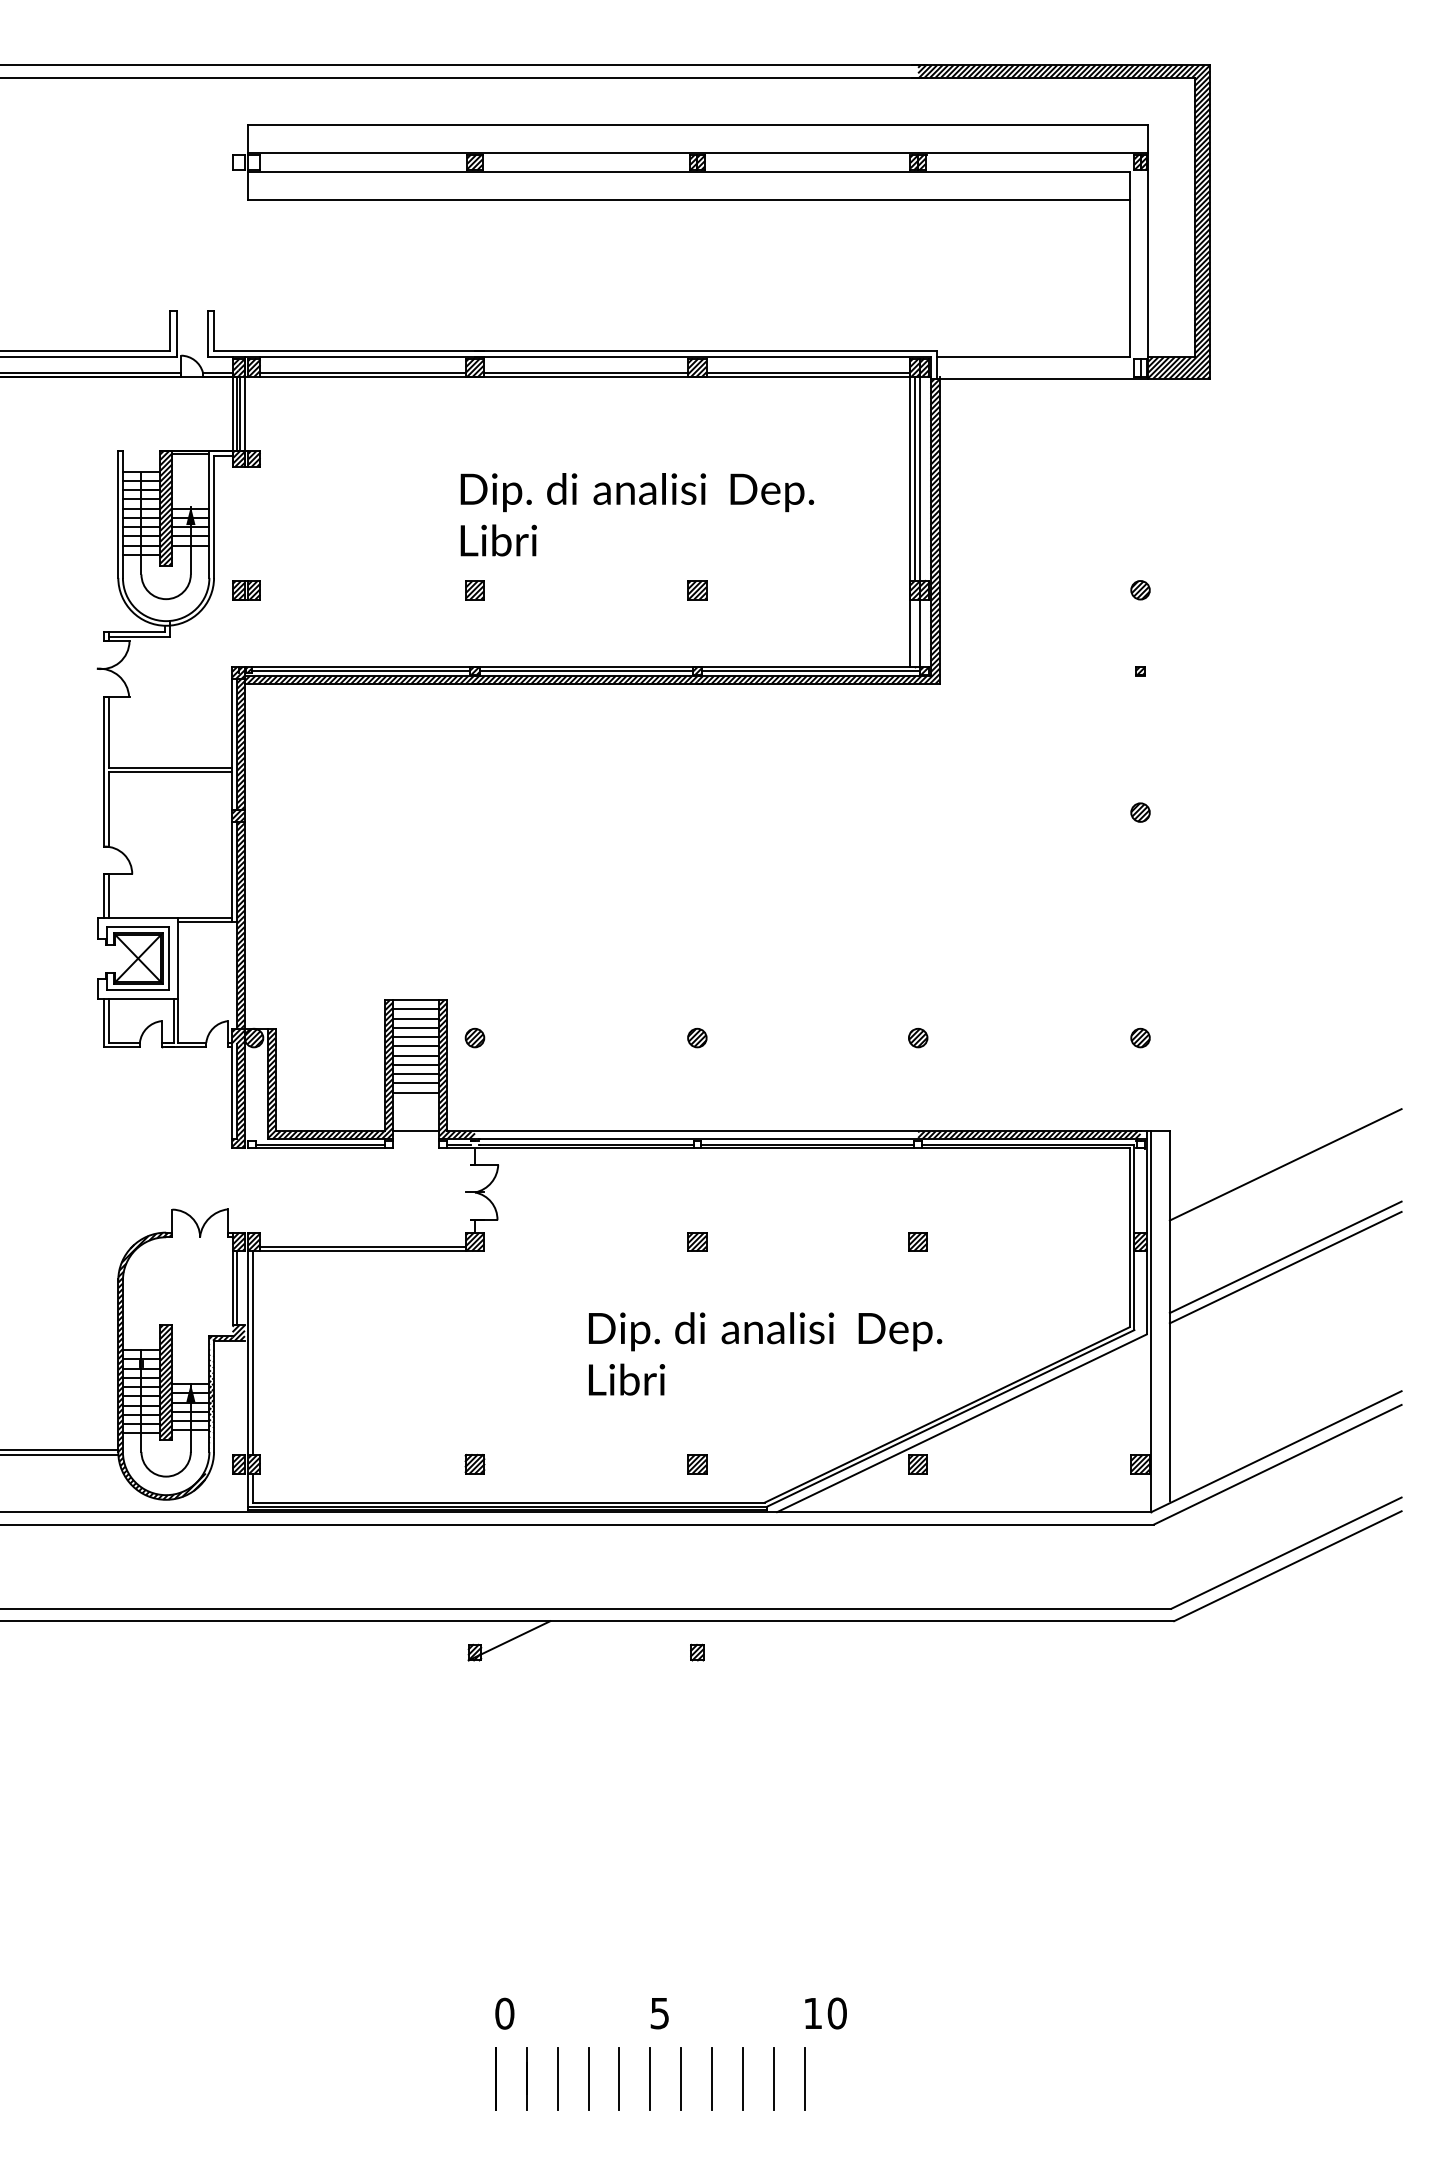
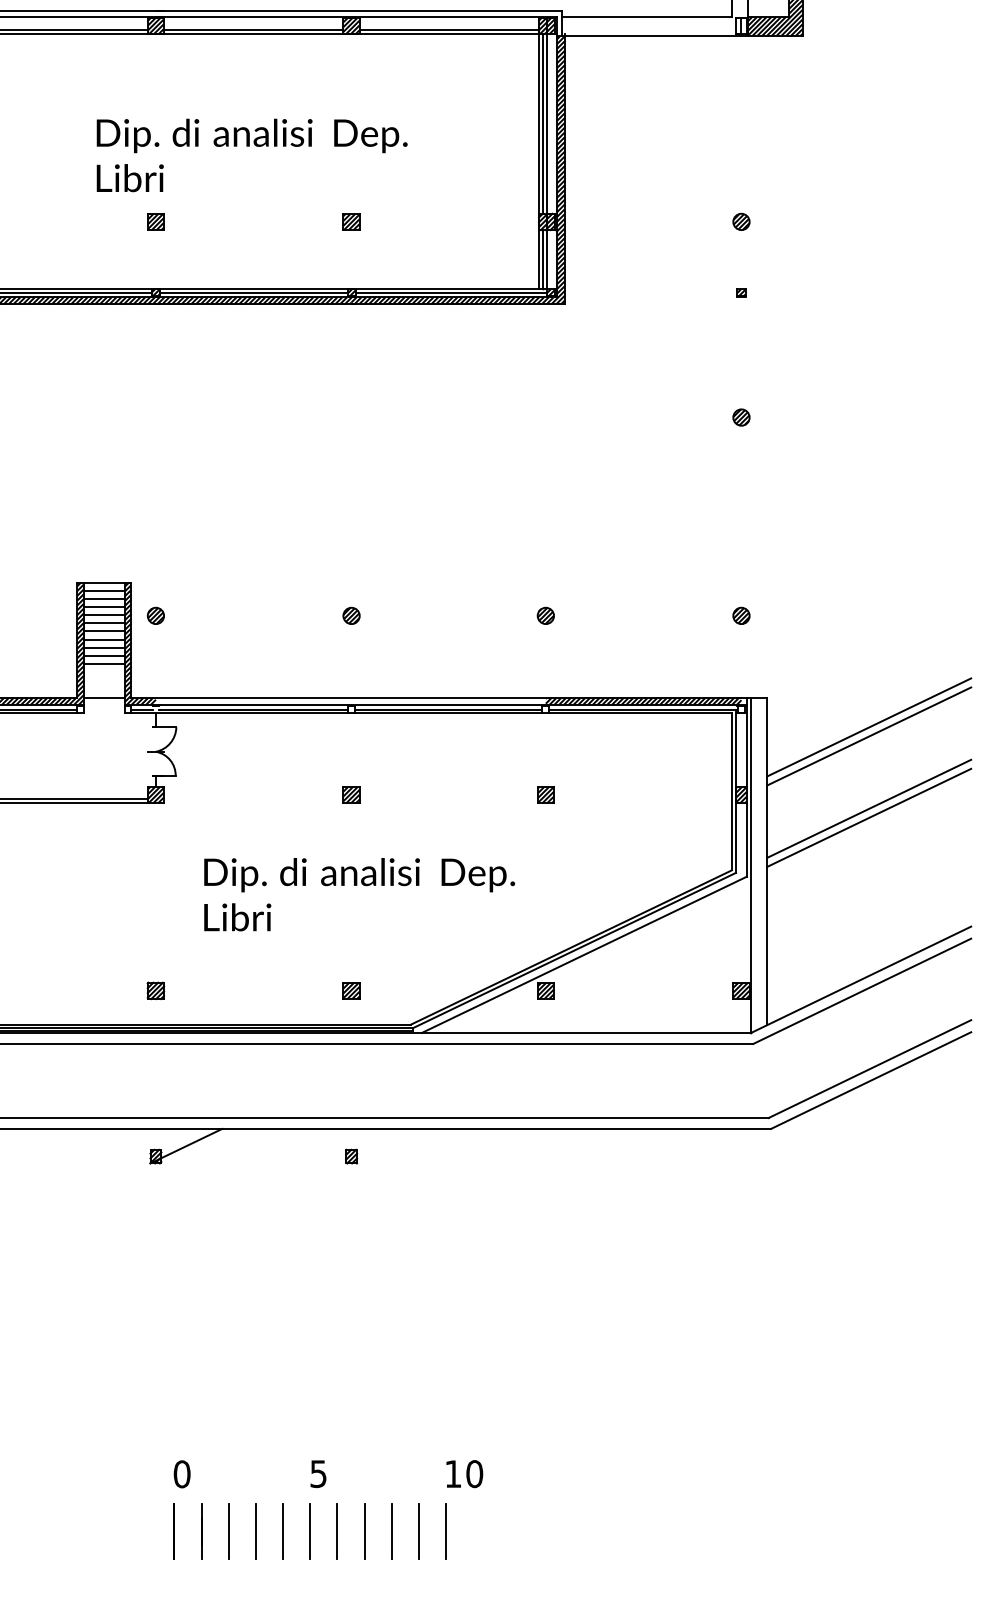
text: (637, 514) -> (252, 155), moved
line: (915, 632) -> (543, 259), added
line: (1285, 1174) -> (869, 735), added
text: (765, 1353) -> (359, 894), moved

